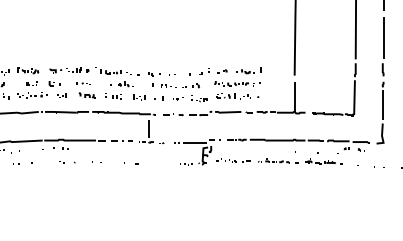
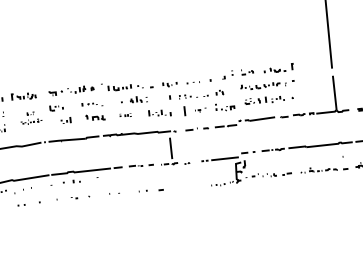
part: (32, 89) -> (31, 117), size x0.6
part: (113, 96) -> (125, 115), size x0.6
part: (158, 98) -> (177, 112), size x1.6

